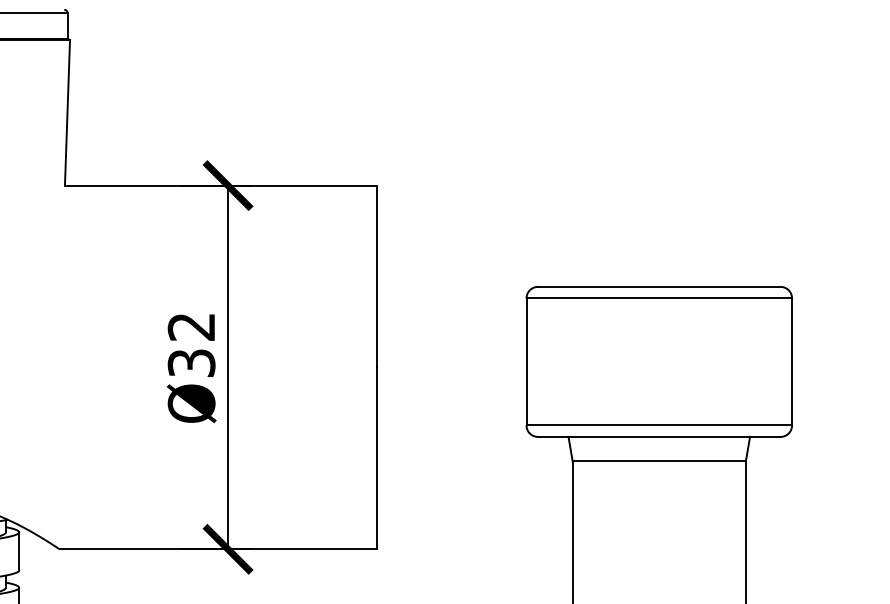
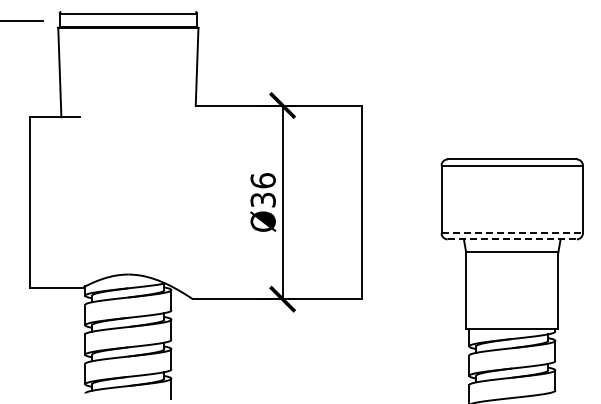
text: (190, 326) -> (262, 180), Ø32 -> Ø36
line: (659, 425) -> (512, 233), solid -> dashed
line: (659, 437) -> (512, 239), solid -> dashed

